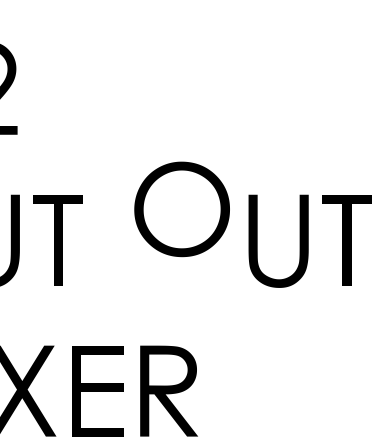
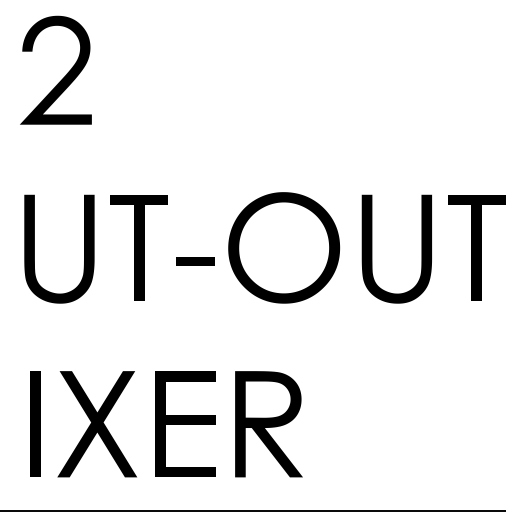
part: (182, 209) -> (284, 247), moved
fill: (106, 250) -> (195, 260), added

